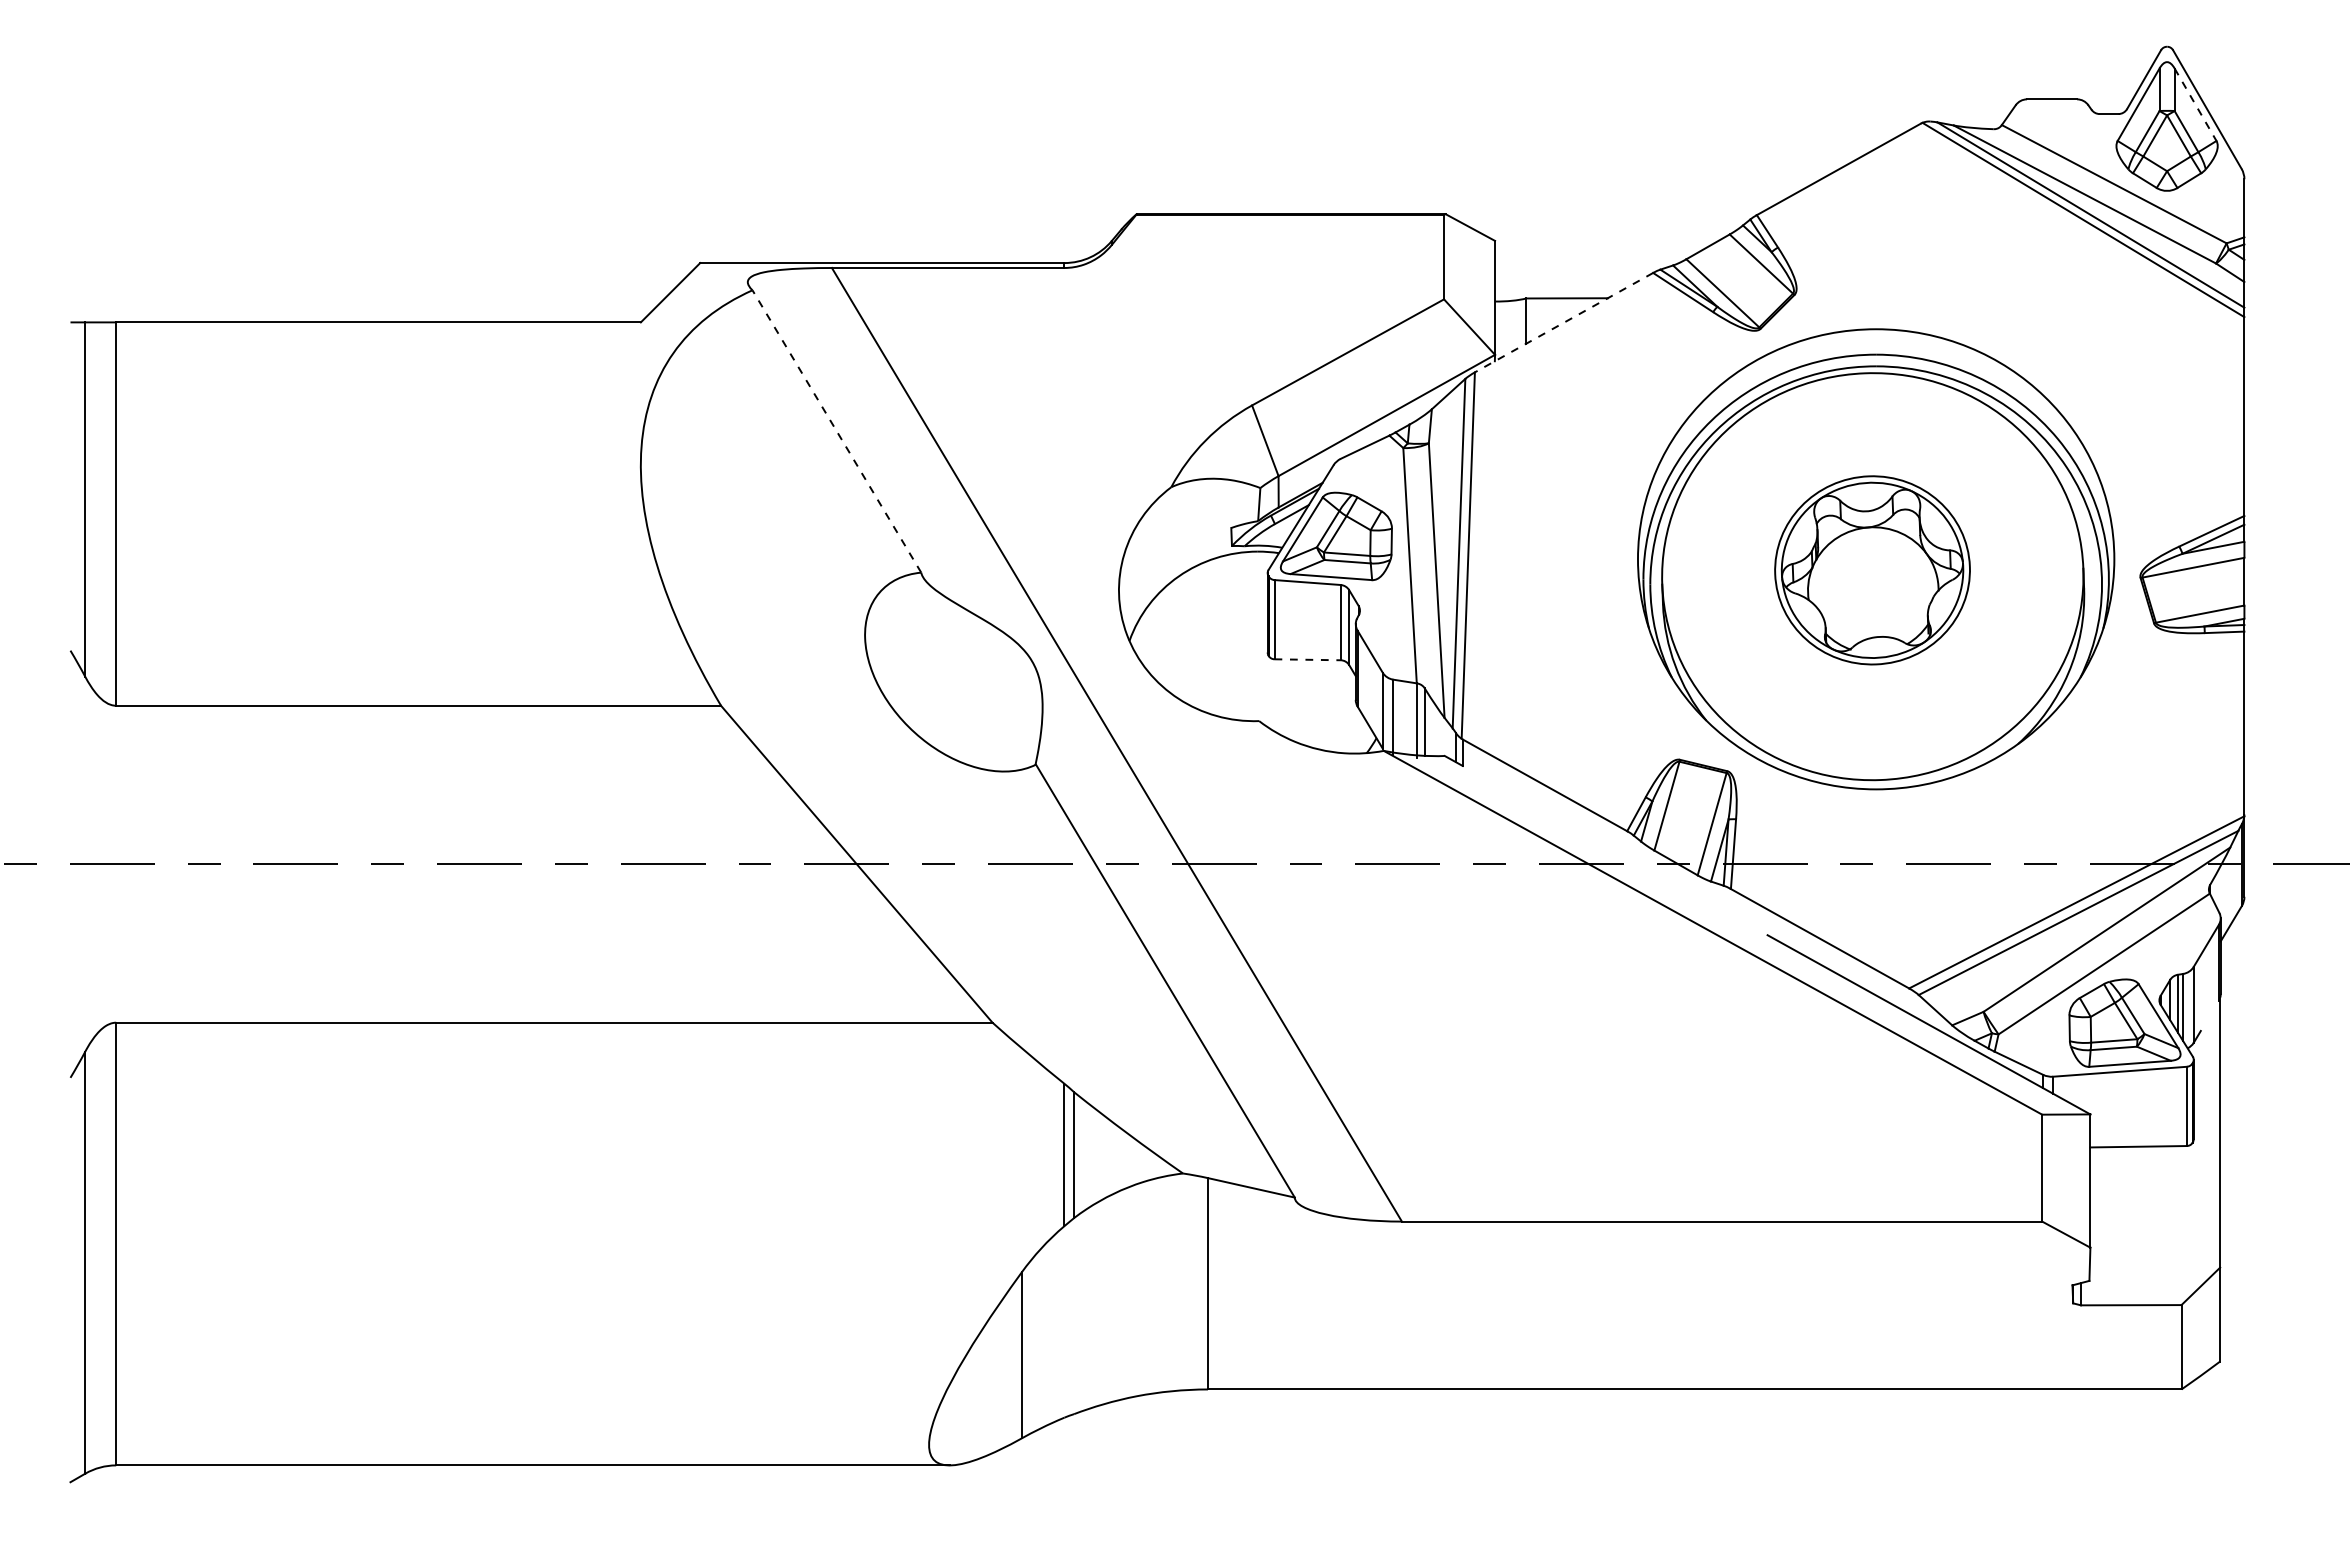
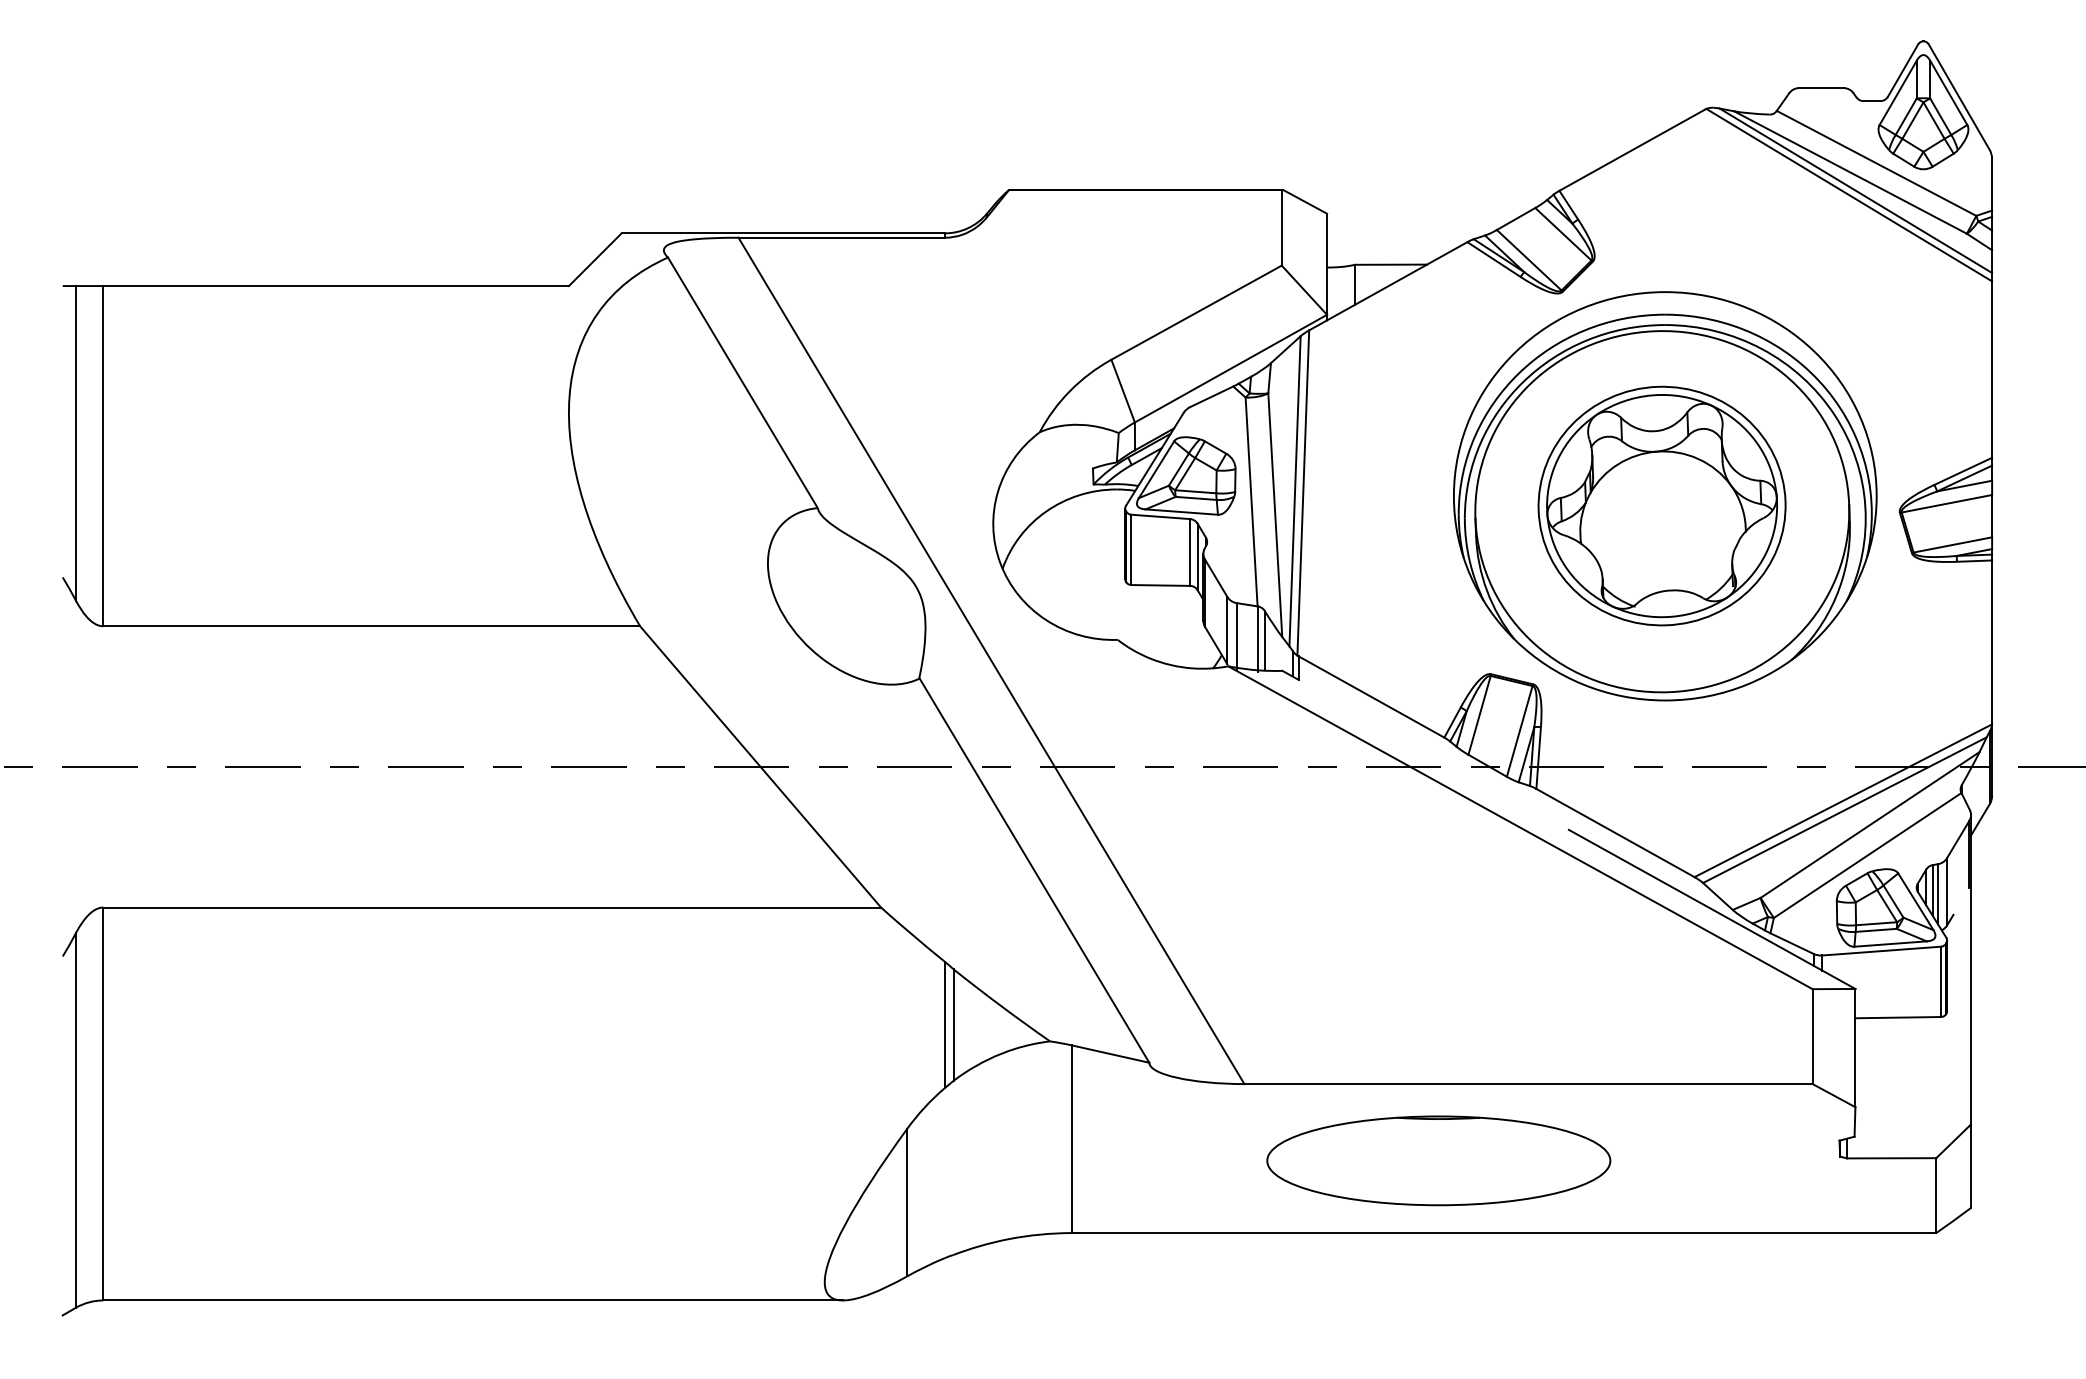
line: (2195, 104) -> (1948, 92), dashed -> solid
line: (1563, 322) -> (1387, 286), dashed -> solid
line: (836, 431) -> (742, 382), dashed -> solid
part: (1872, 570) -> (1662, 506), size x1.43
line: (1308, 659) -> (1161, 585), dashed -> solid
part: (1620, 1307) -> (1438, 1160), added

